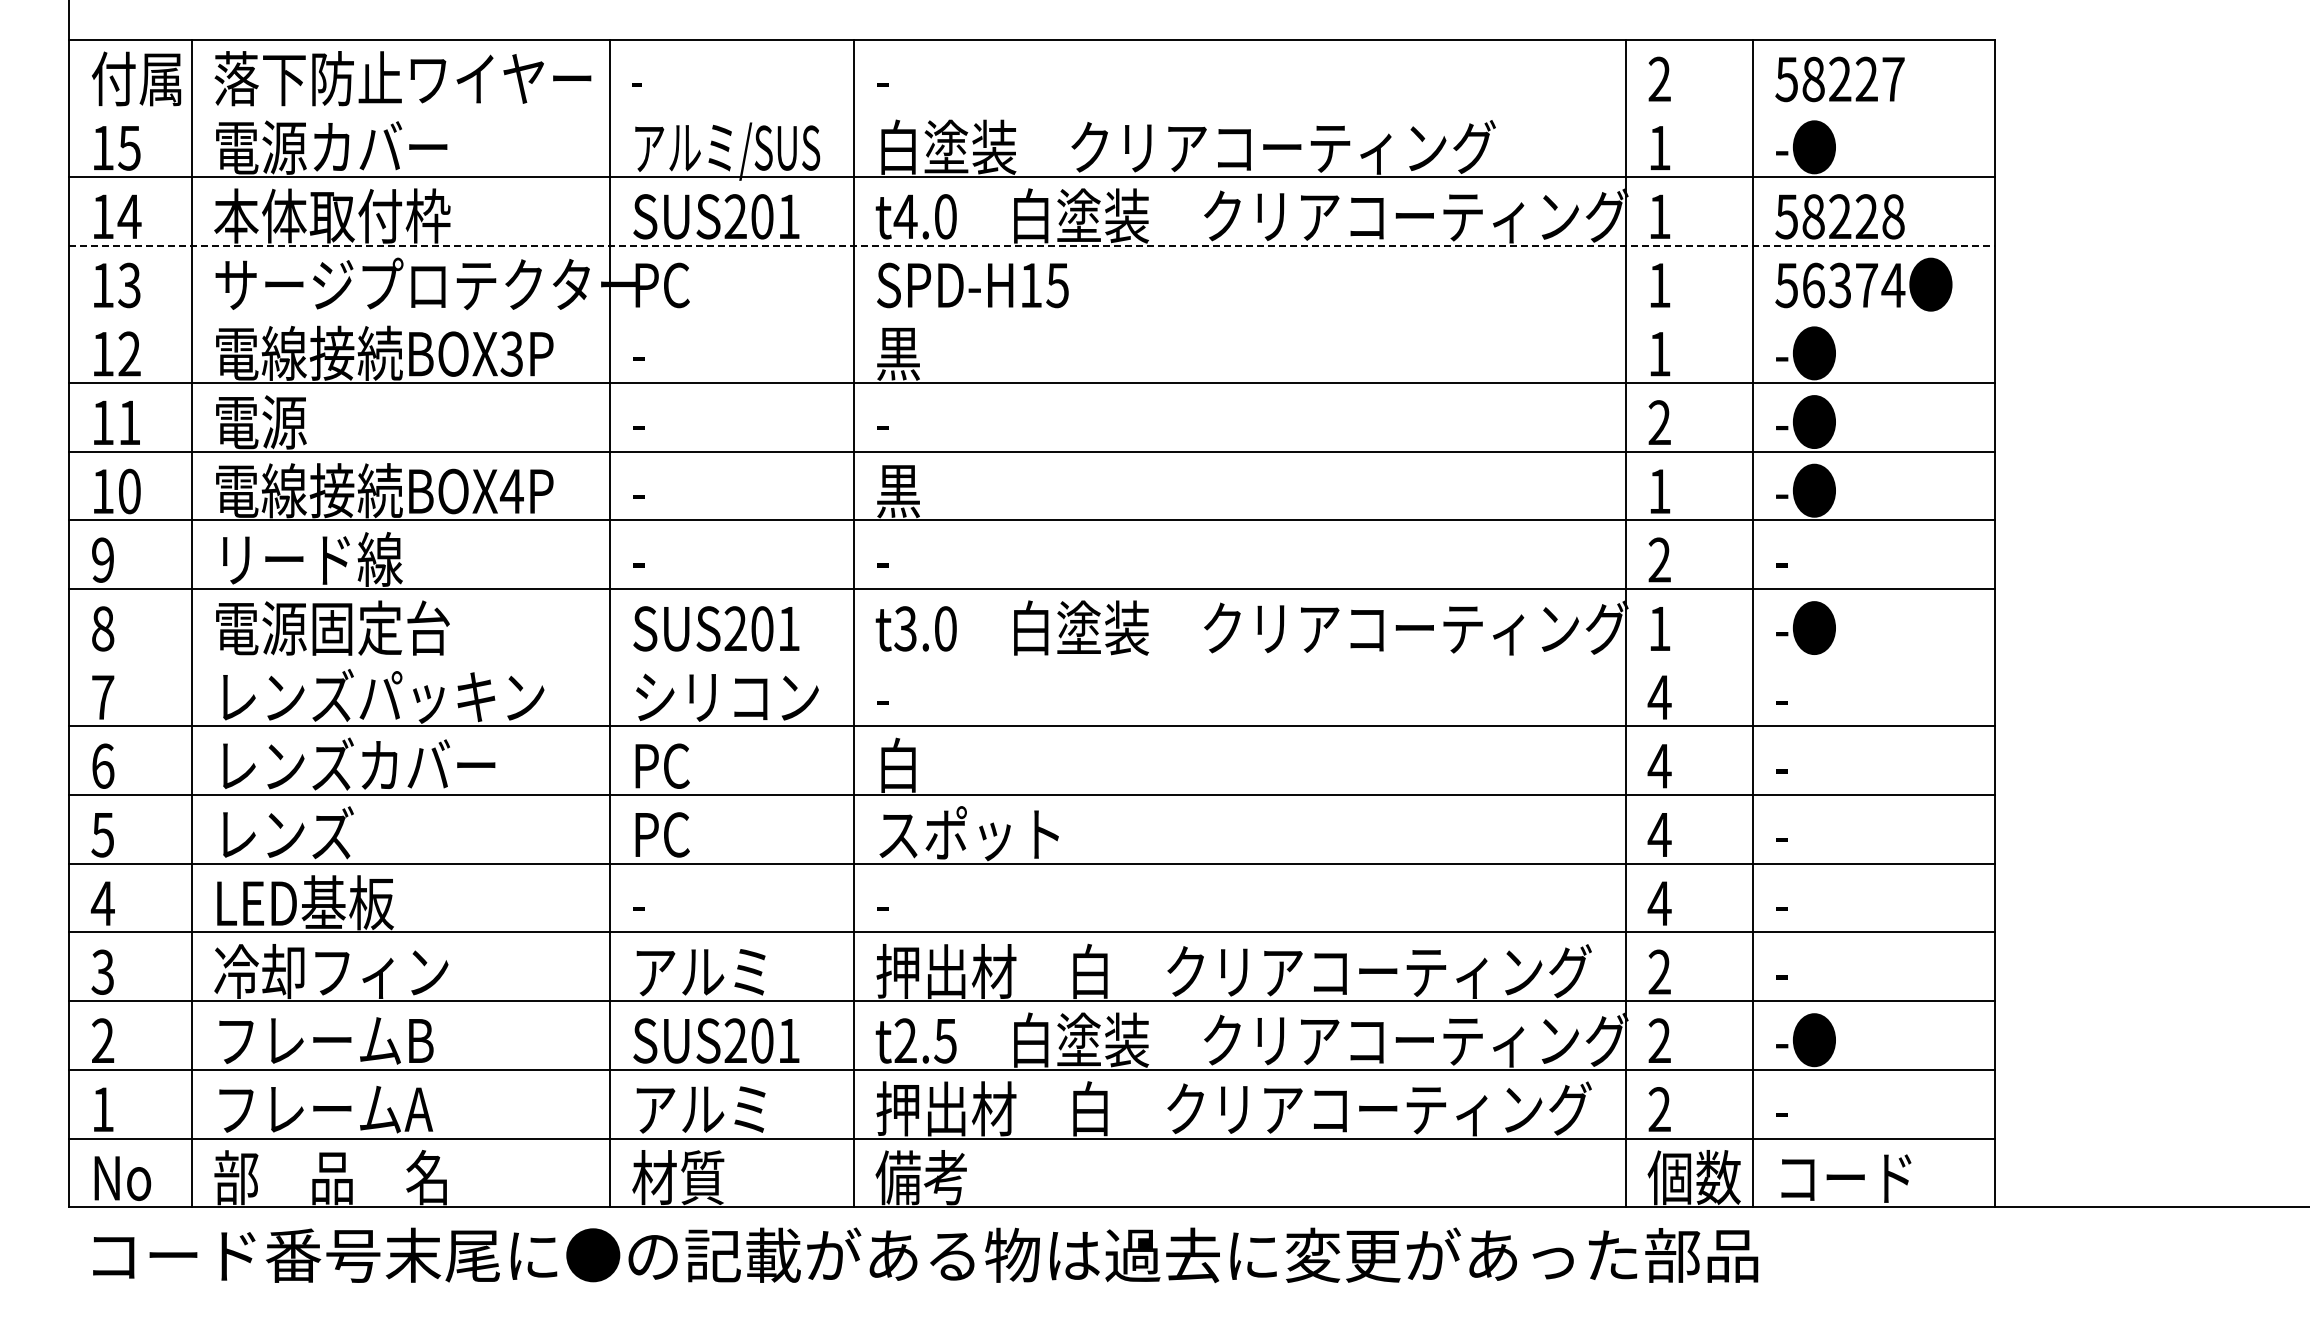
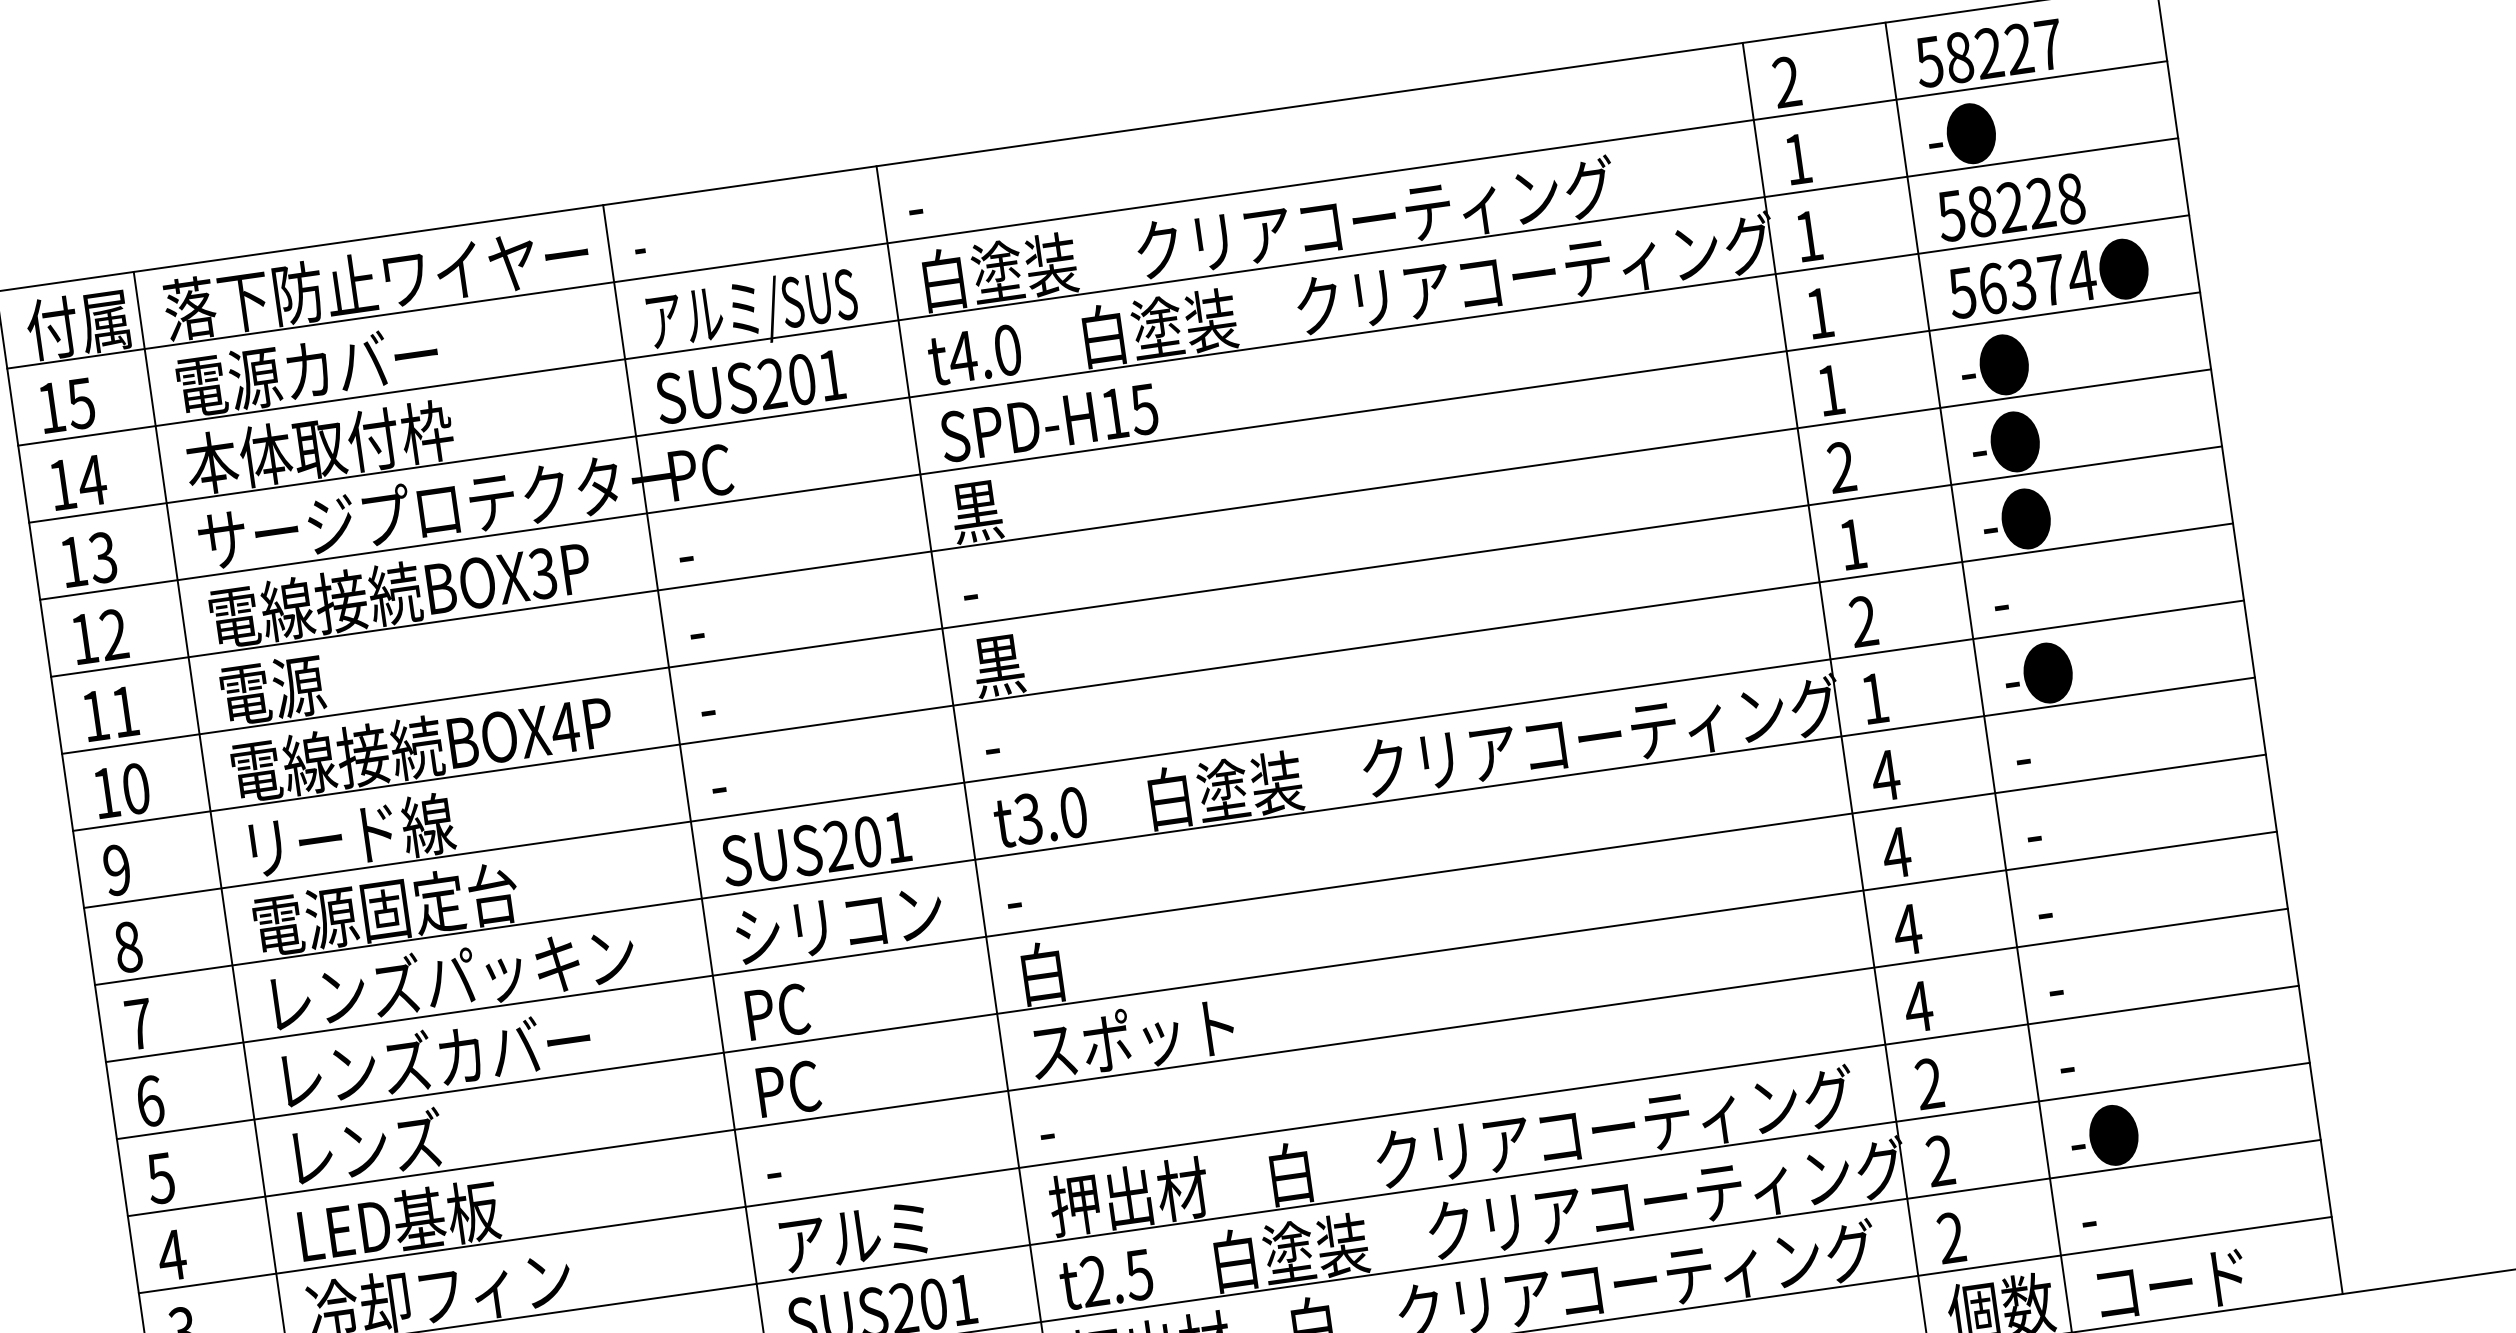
line: (1031, 108) -> (1086, 215), added
line: (1031, 245) -> (1108, 368), dashed -> solid
line: (1031, 314) -> (1119, 446), added
line: (1031, 657) -> (1174, 831), added

